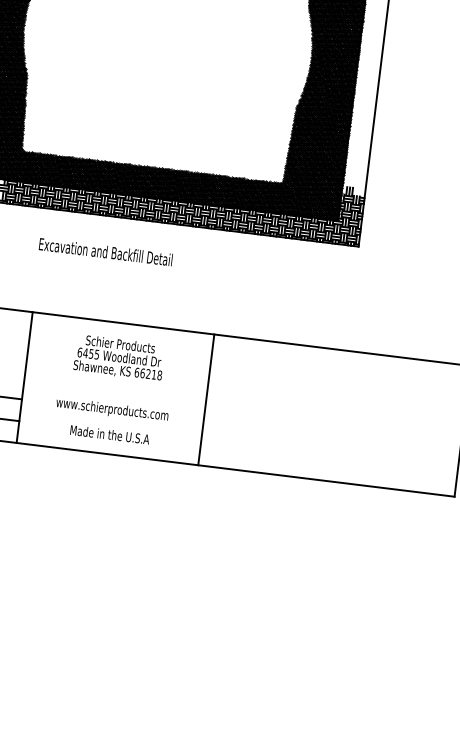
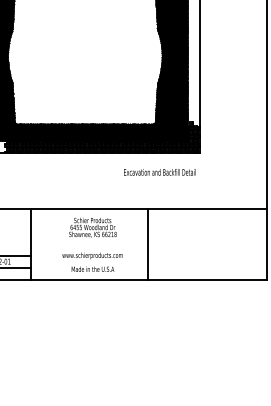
text: (105, 252) -> (159, 172), moved
text: (114, 388) -> (92, 244), moved
line: (205, 399) -> (147, 244), moved

